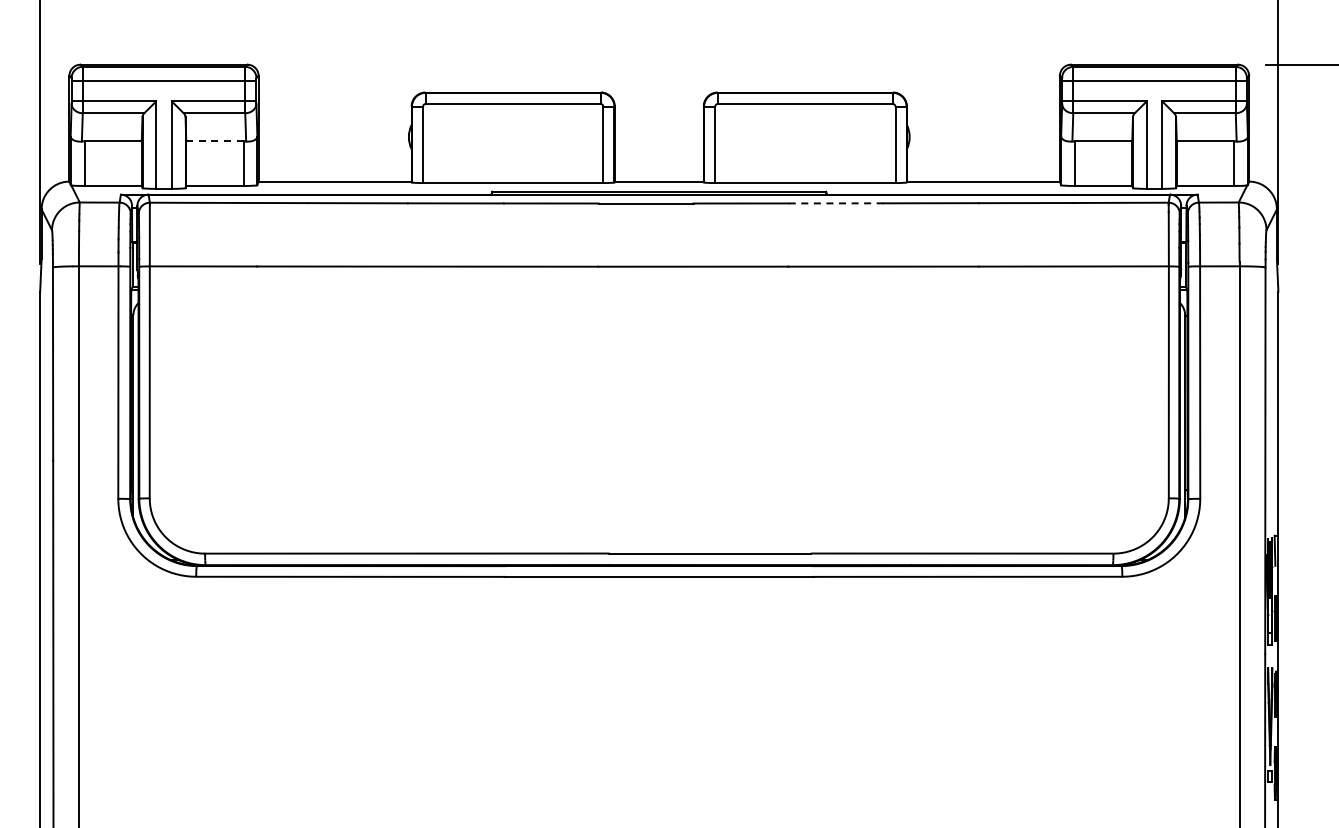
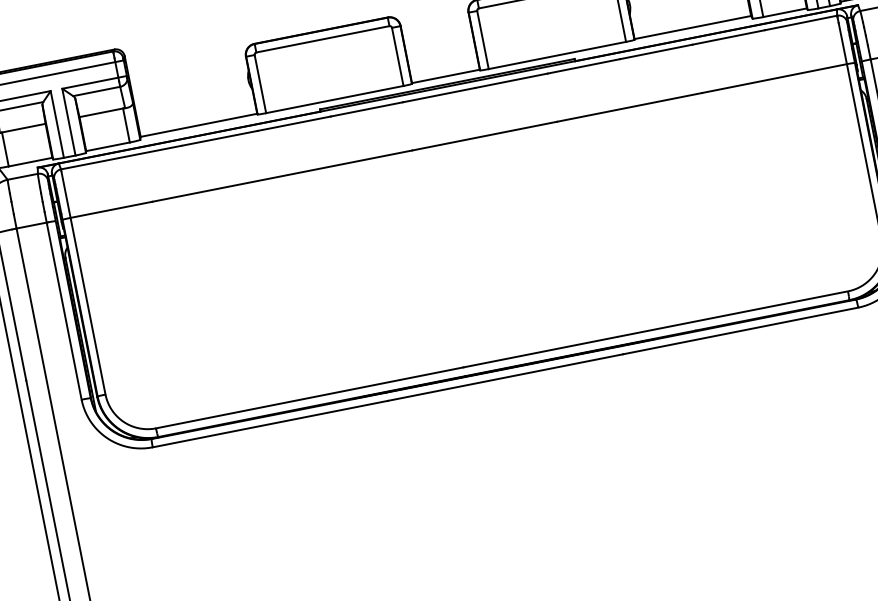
line: (214, 141) -> (101, 112), dashed -> solid
line: (836, 203) -> (584, 66), dashed -> solid

